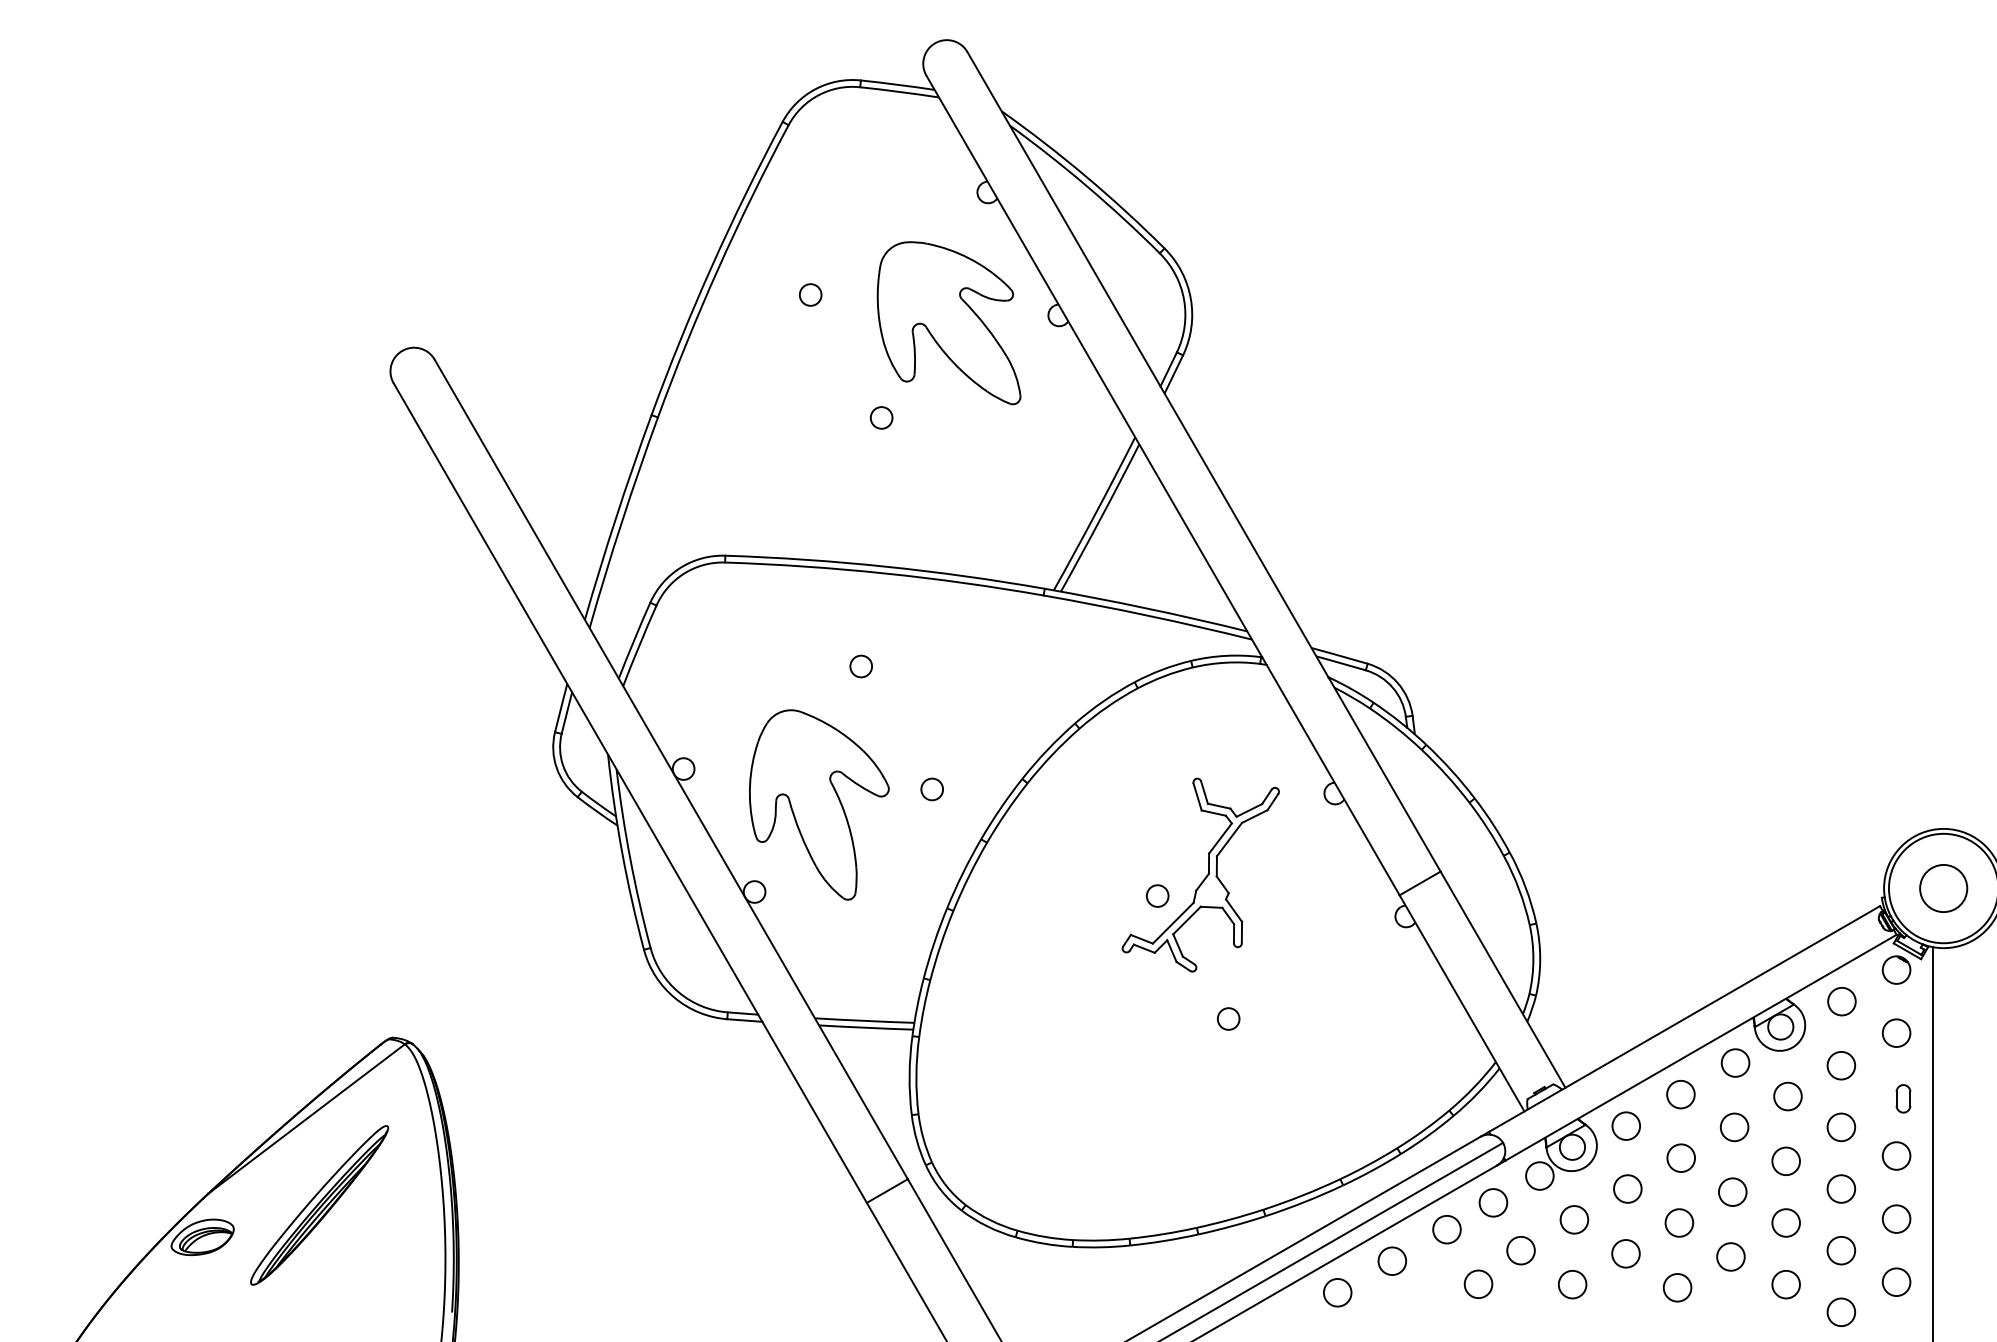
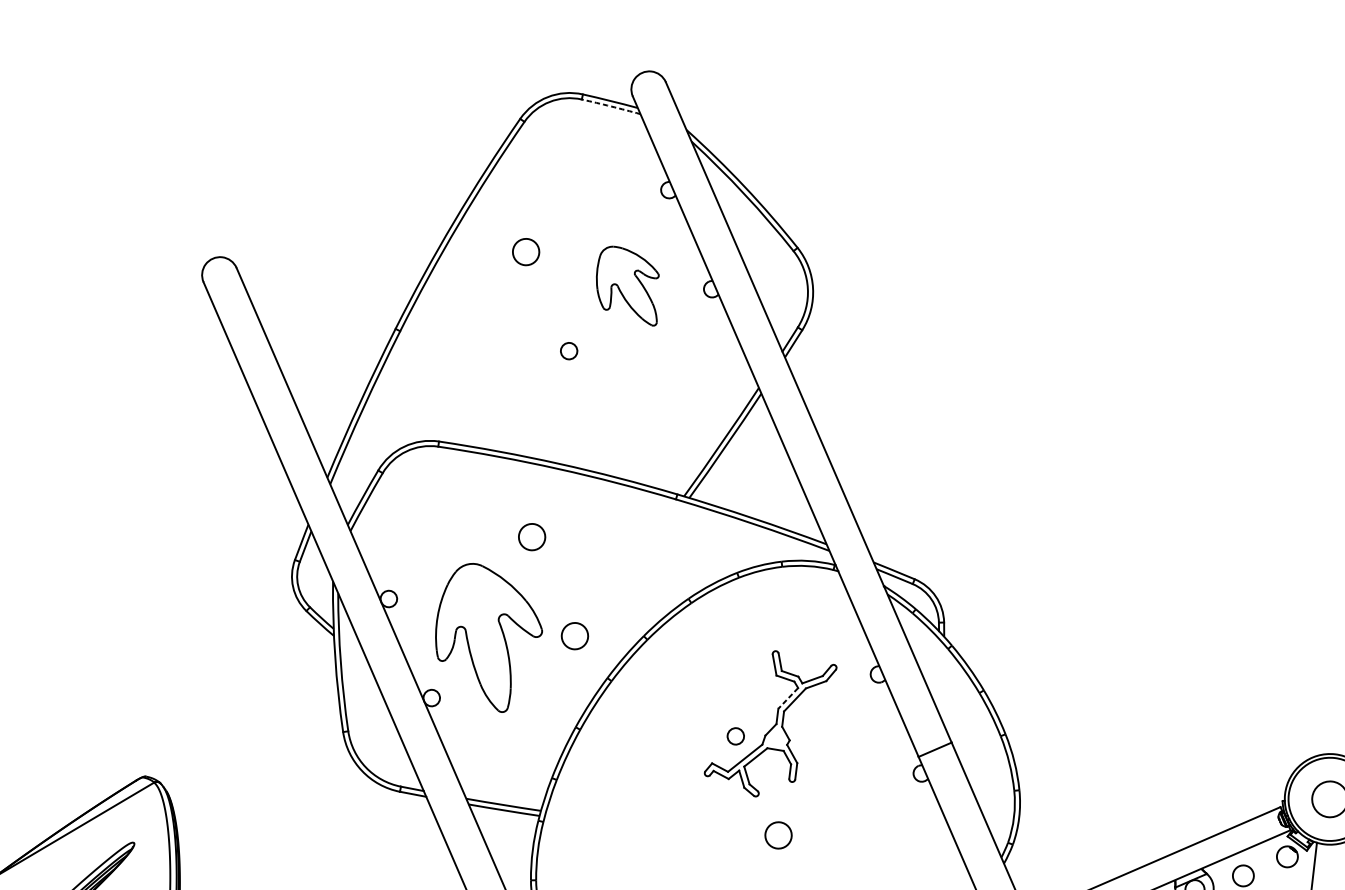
arc: (899, 91) -> (611, 106), solid -> dashed
circle: (810, 294) -> (526, 251), size x1.6
part: (948, 323) -> (627, 285), size x0.6
circle: (860, 666) -> (531, 537), size x1.6
circle: (931, 789) -> (574, 636), size x1.6
line: (1220, 838) -> (788, 698), solid -> dashed
circle: (1228, 1018) -> (778, 835), size x1.6

